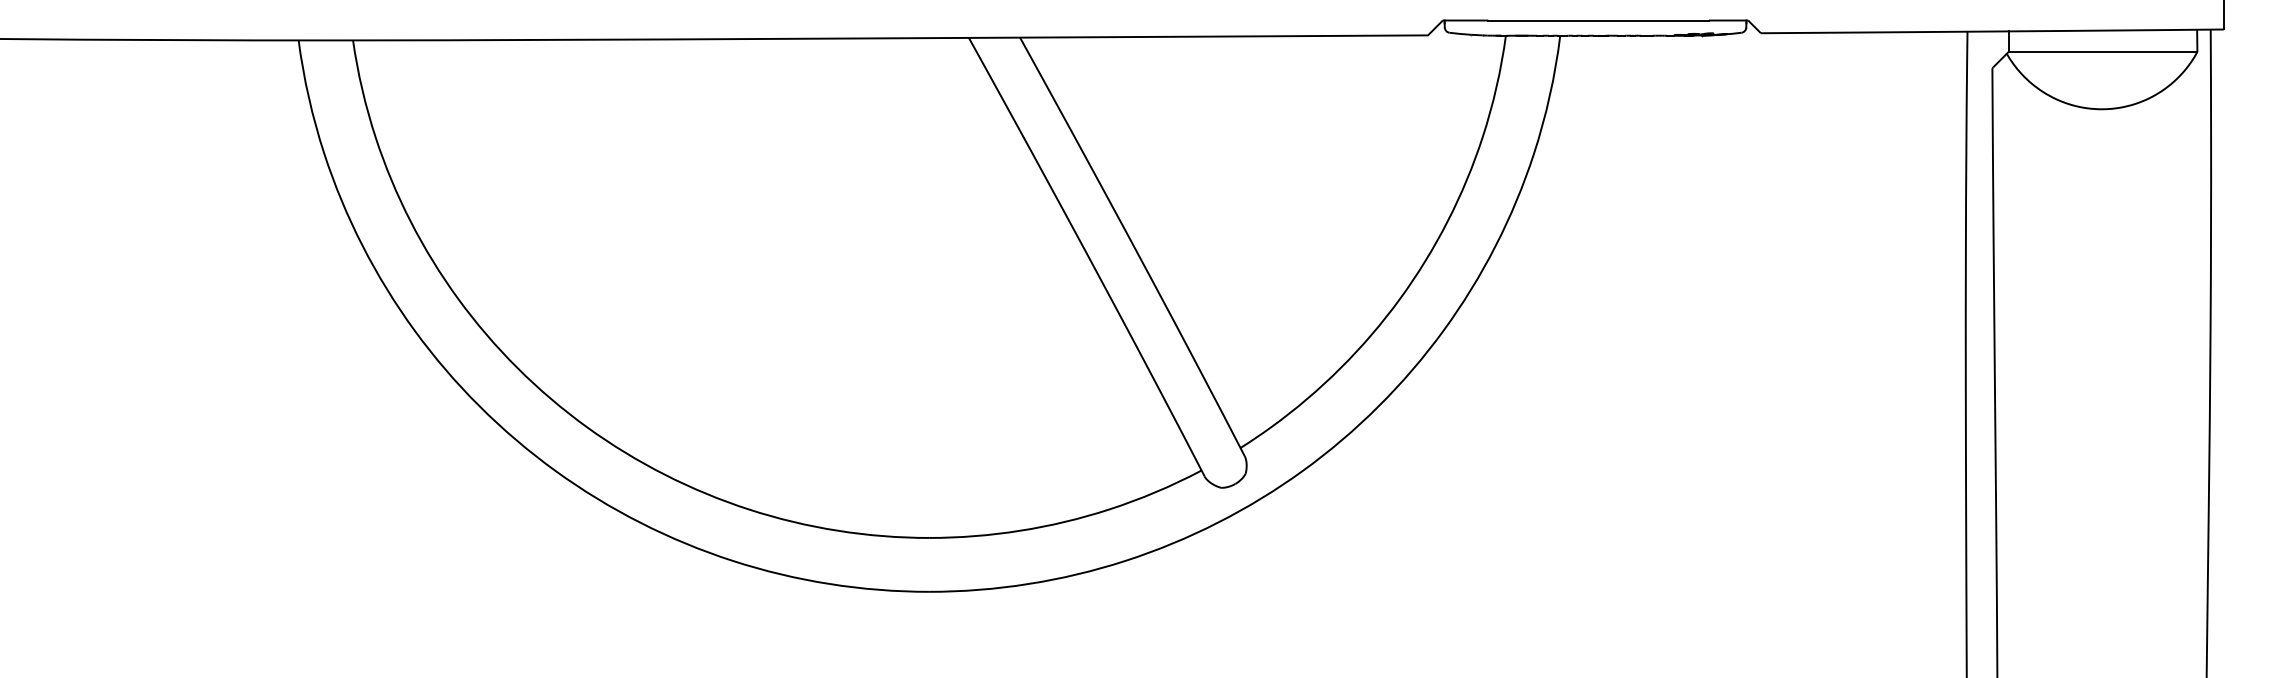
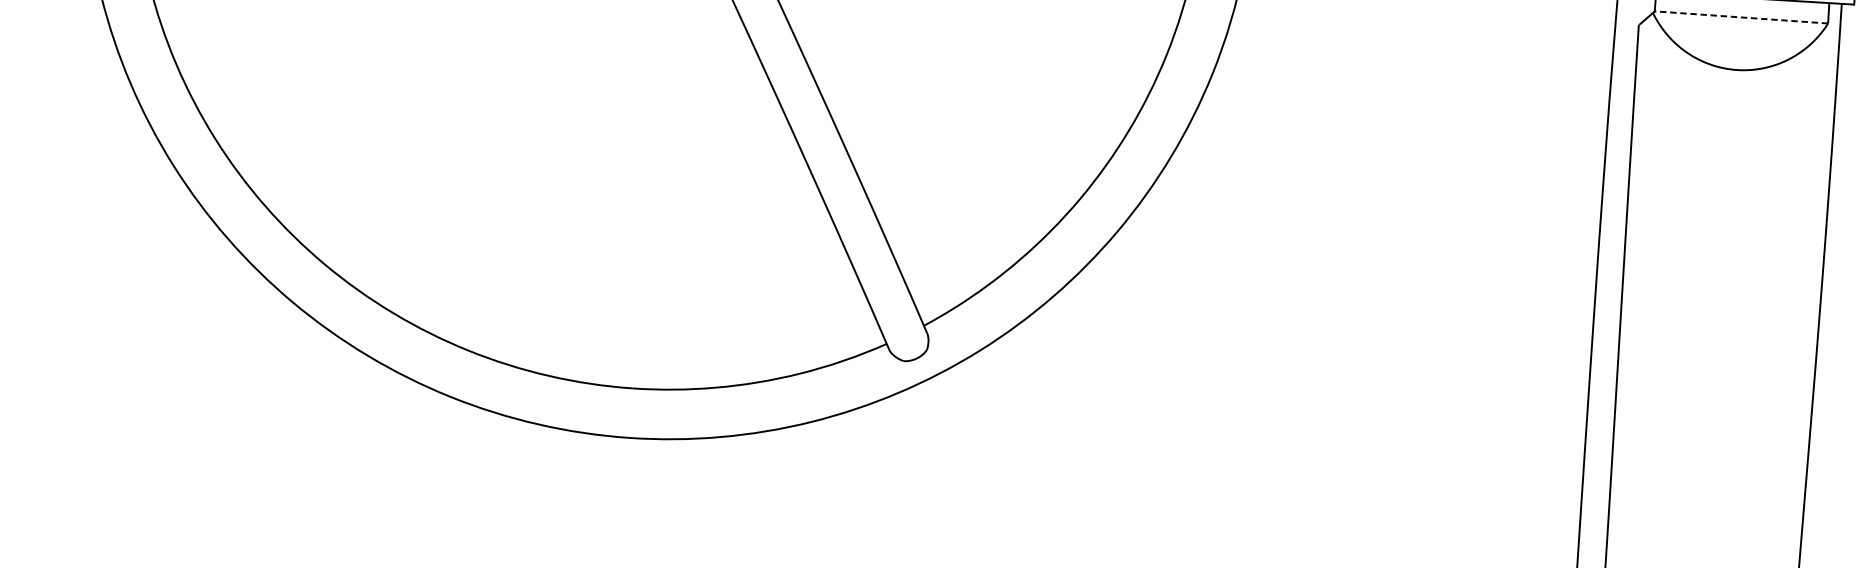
line: (2102, 51) -> (1741, 16), solid -> dashed

